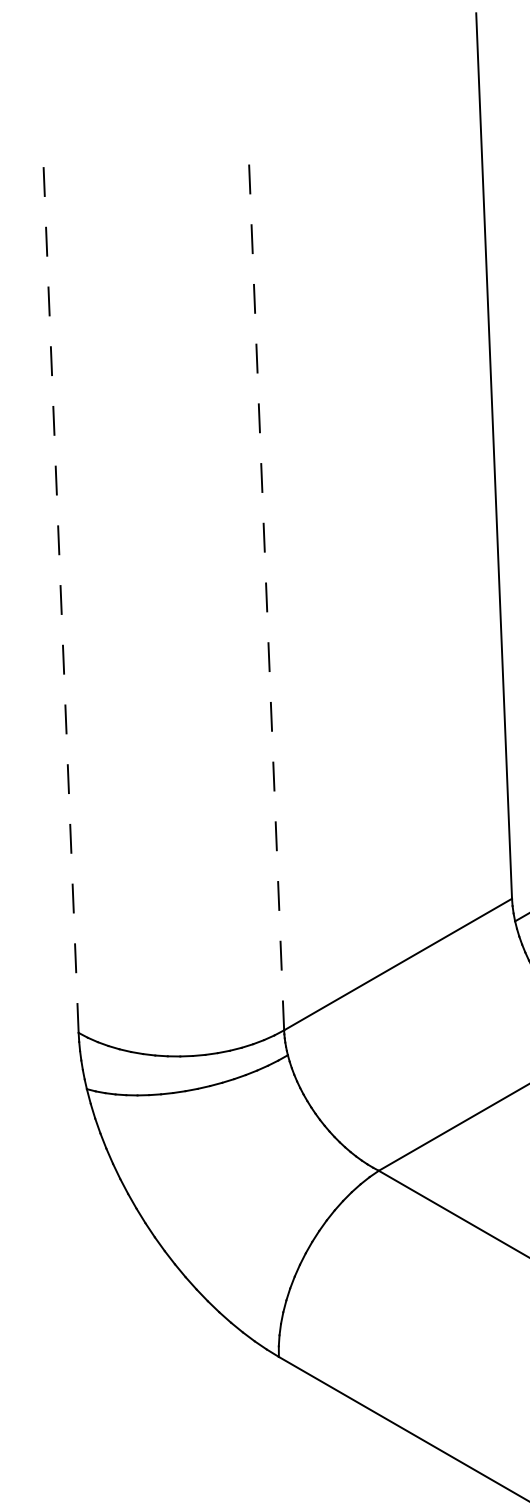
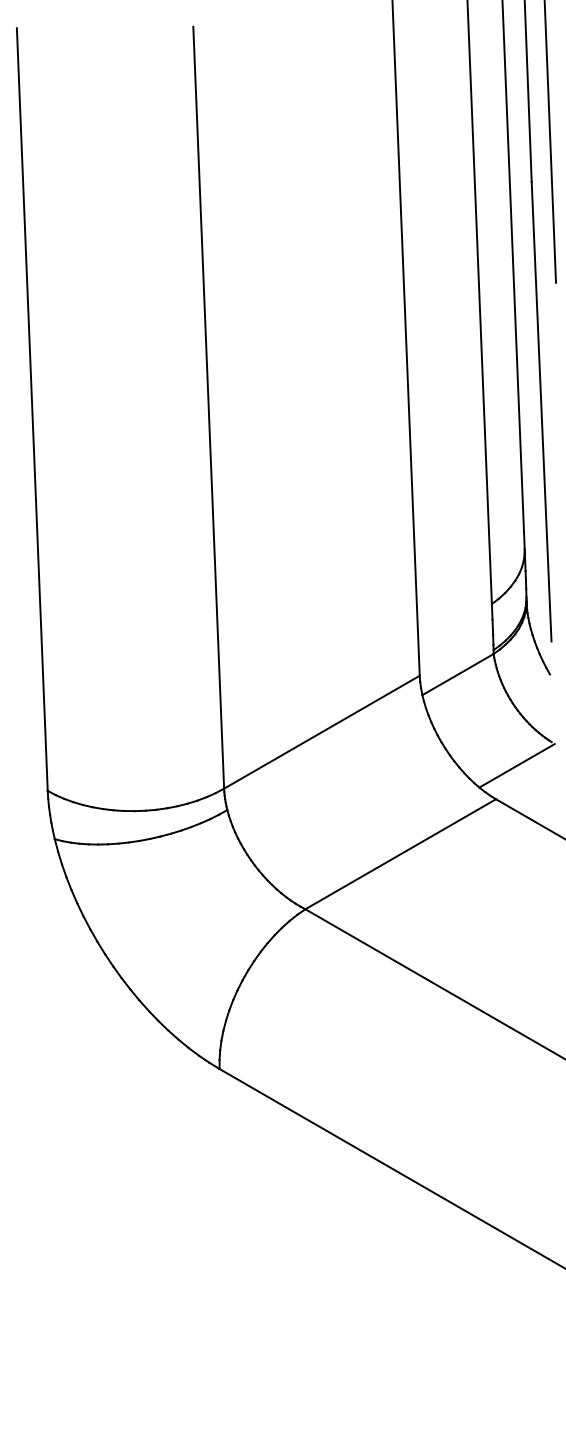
line: (265, 586) -> (208, 407), dashed -> solid
line: (60, 588) -> (32, 409), dashed -> solid

